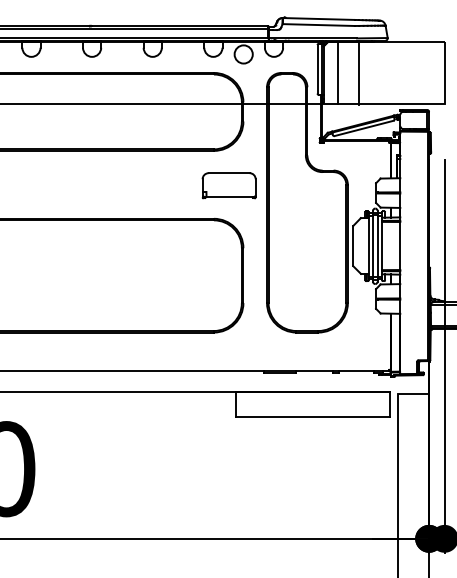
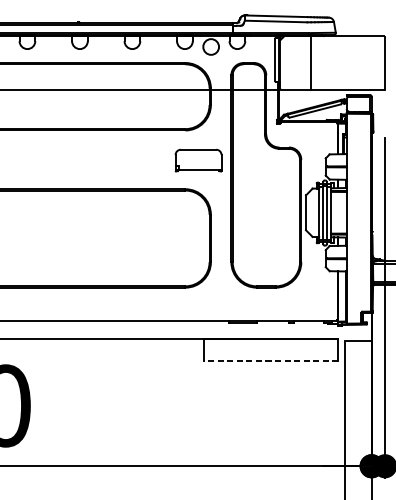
line: (337, 72) -> (292, 62), removed
line: (312, 416) -> (270, 360), solid -> dashed

